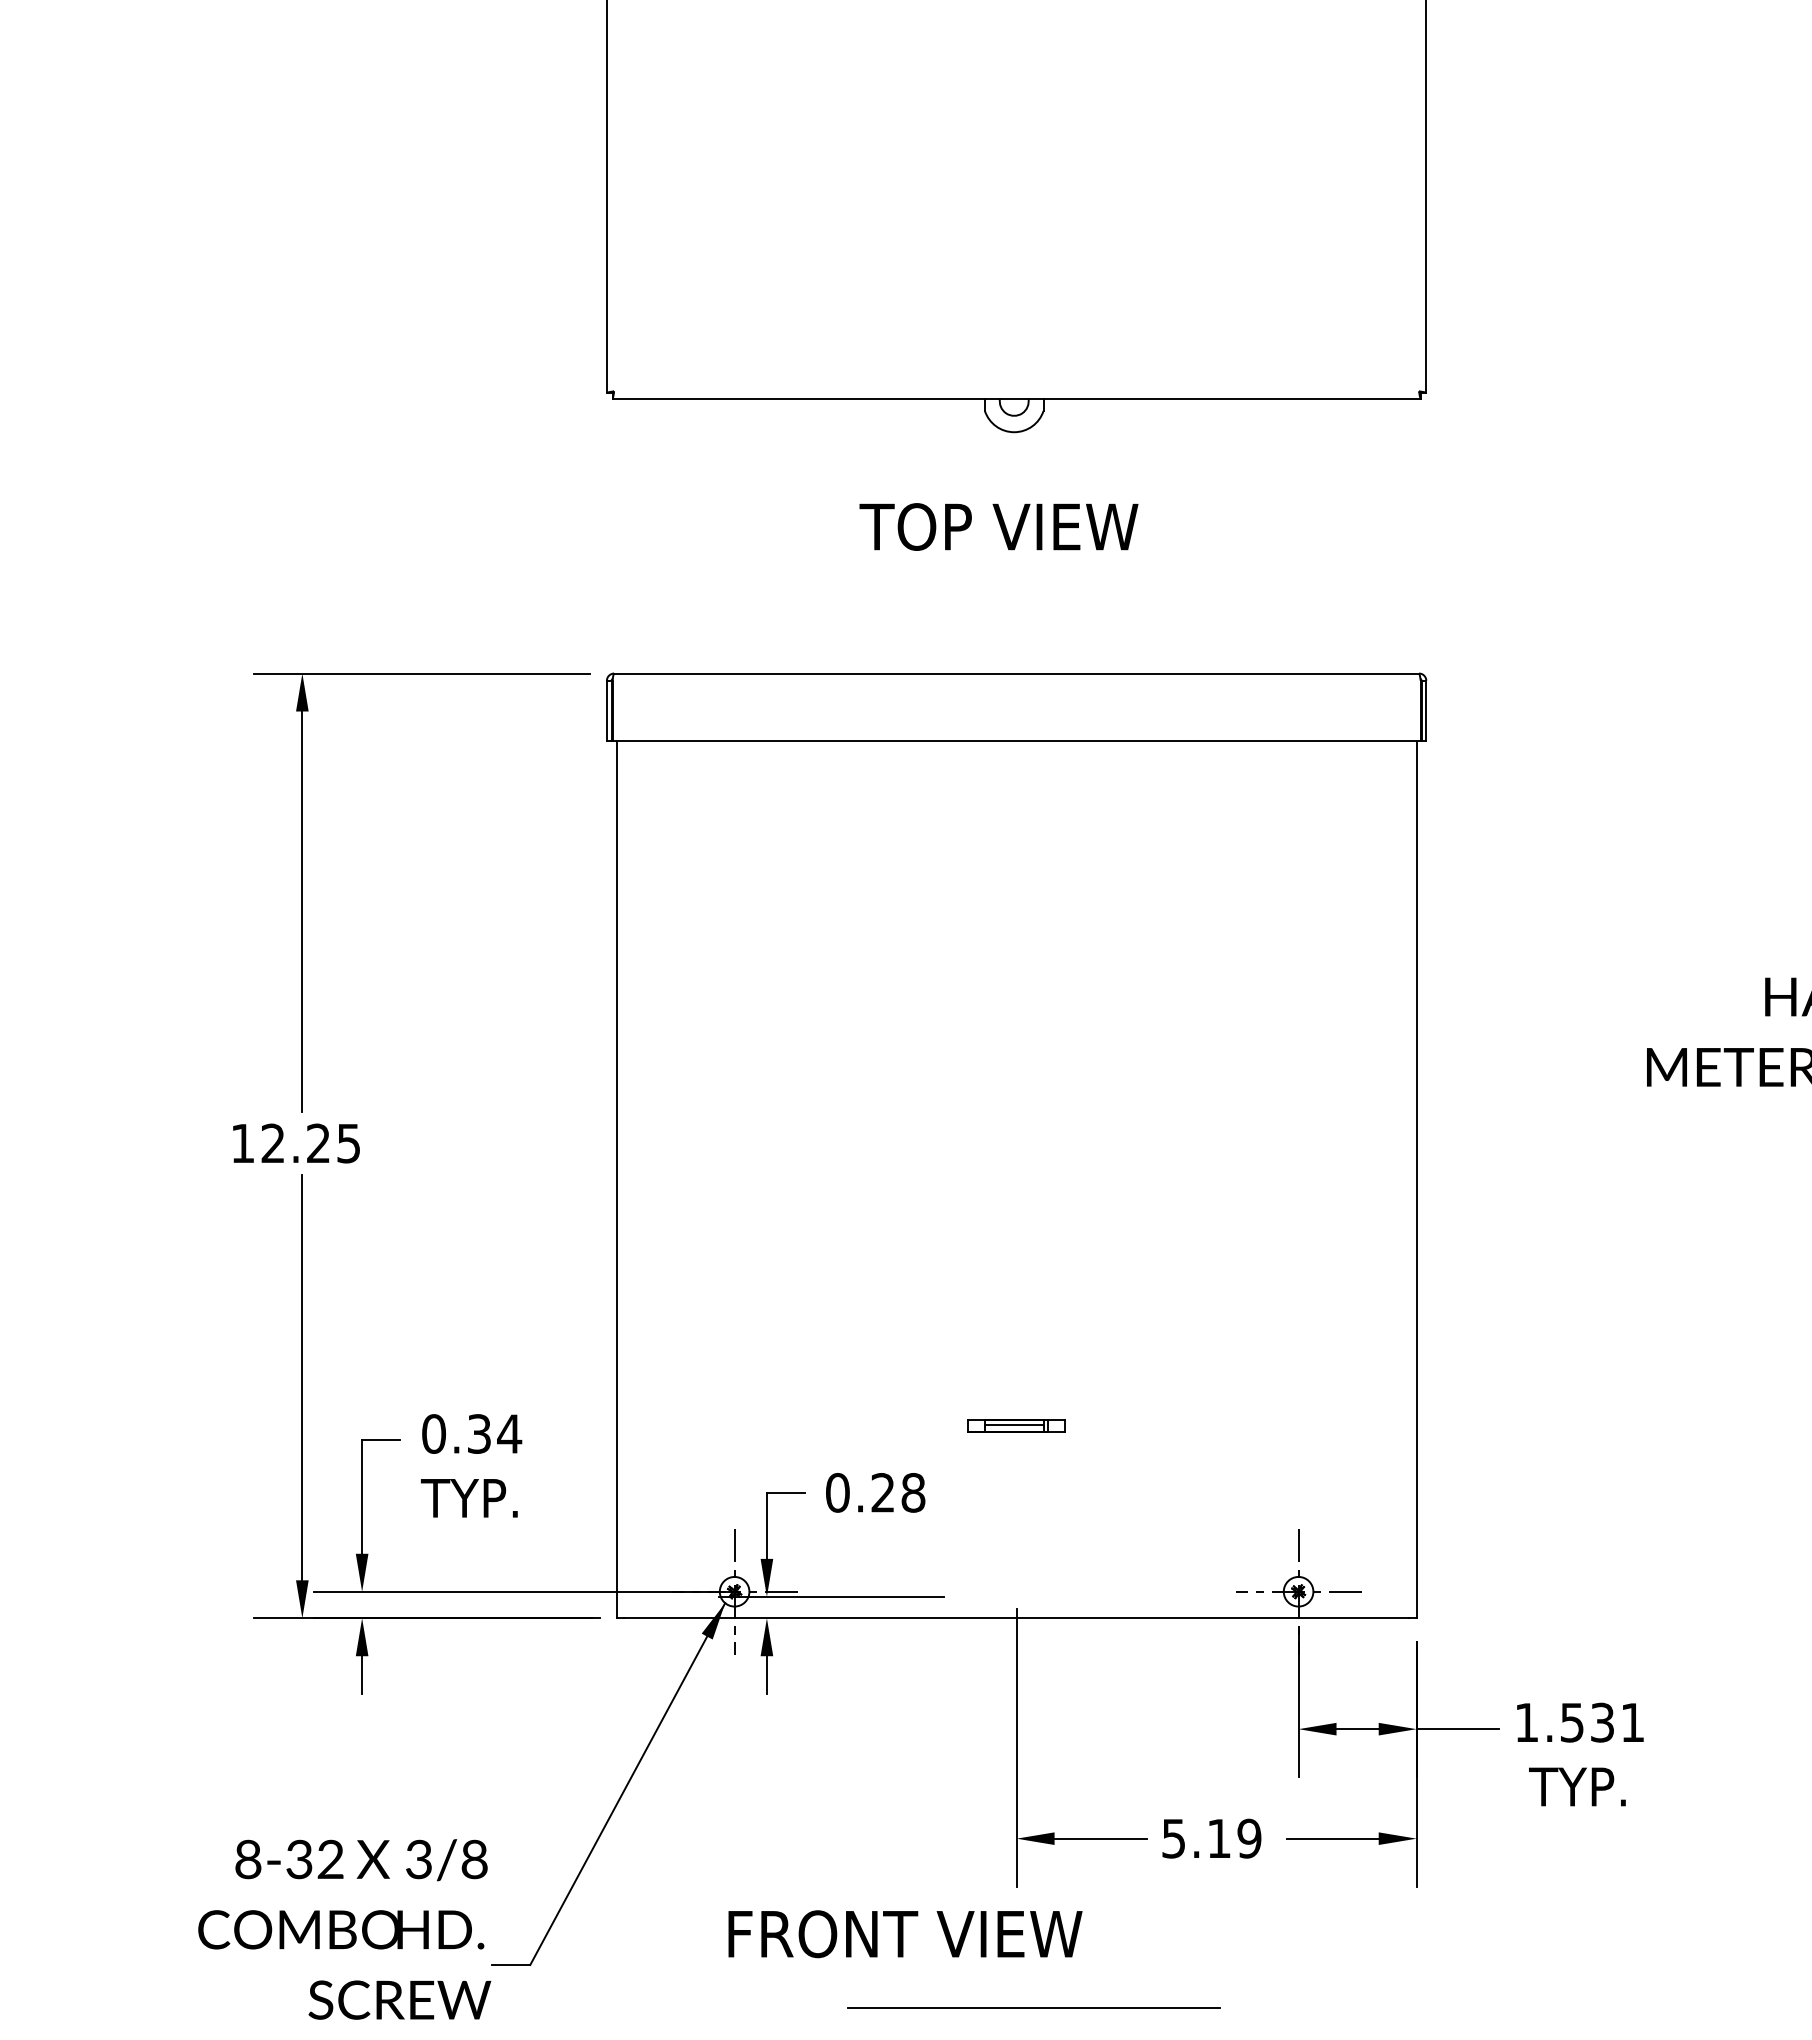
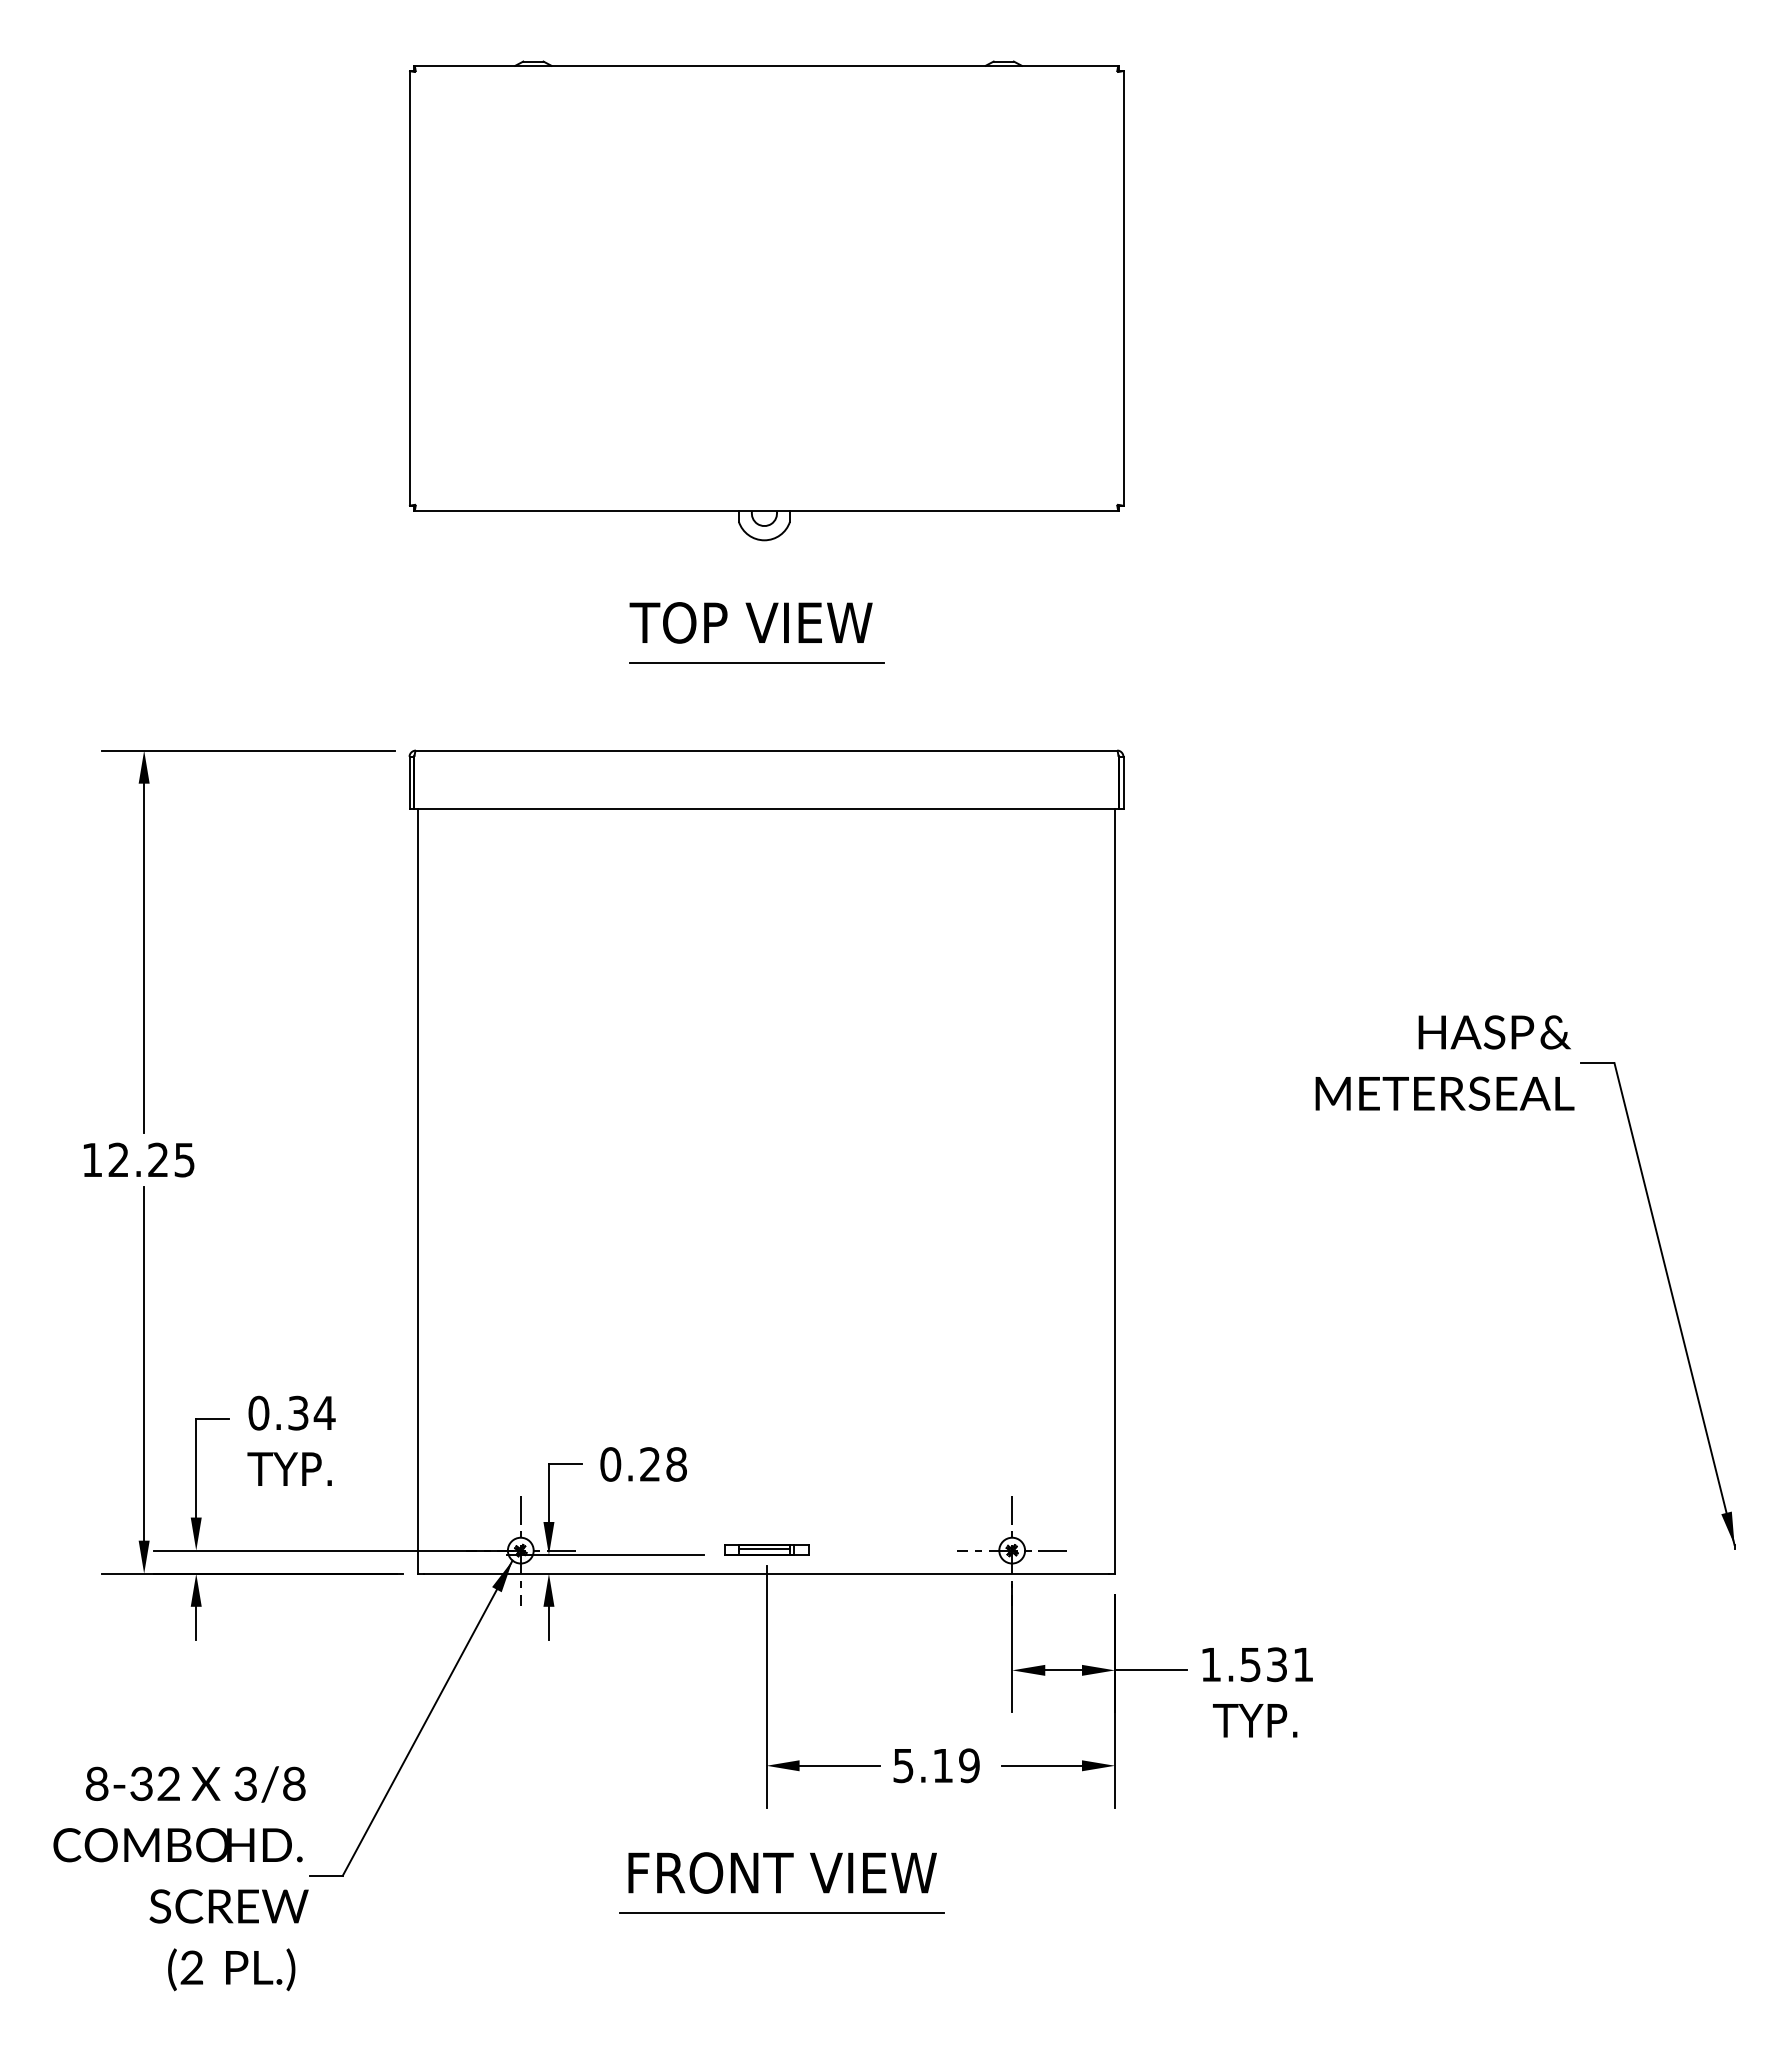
line: (1005, 572) -> (756, 662), added
part: (1016, 1425) -> (766, 1549), moved
text: (905, 1933) -> (782, 1872), moved

